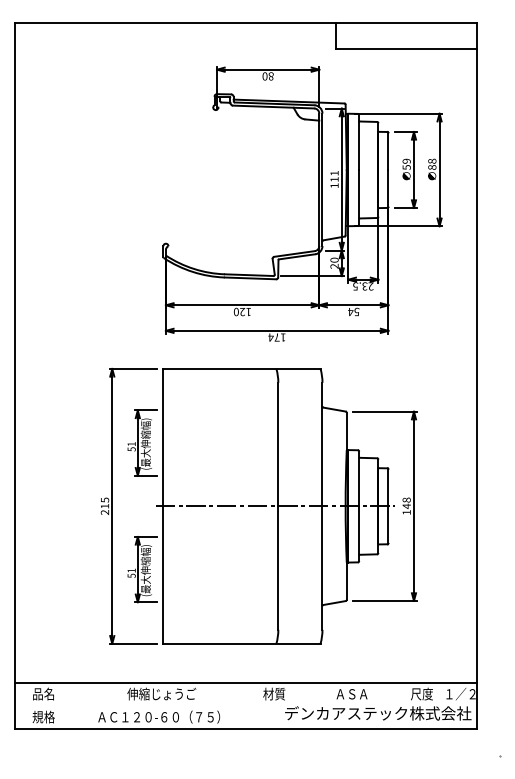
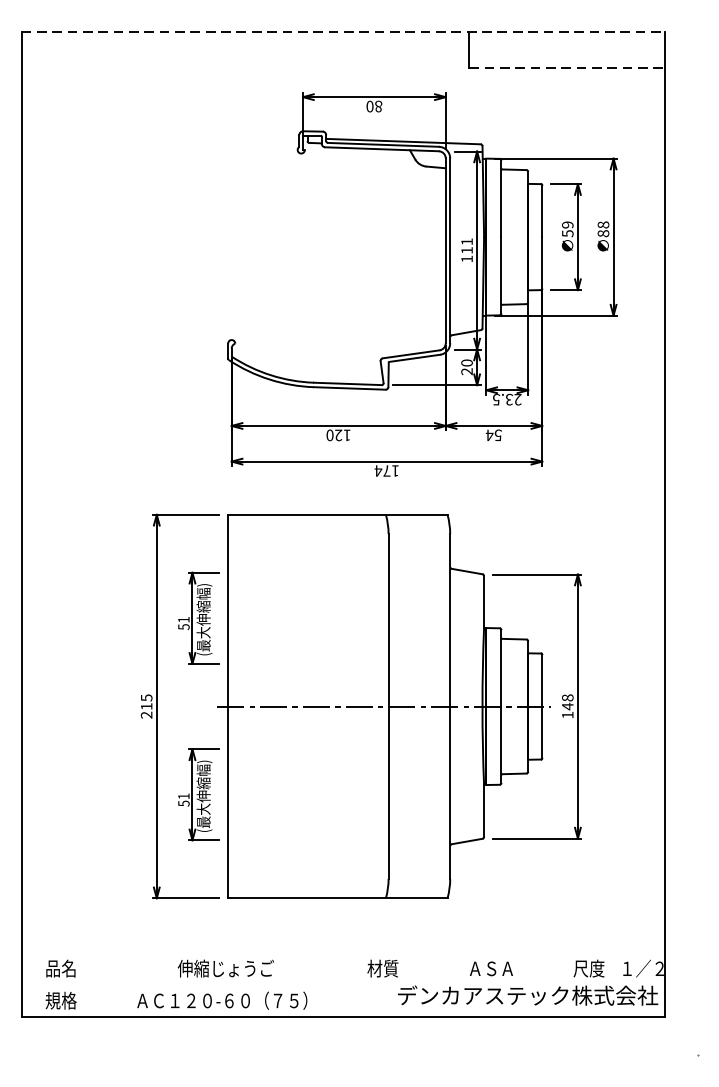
line: (245, 23) -> (342, 32), solid -> dashed
line: (406, 48) -> (567, 67), solid -> dashed
line: (245, 682) -> (342, 952), removed

